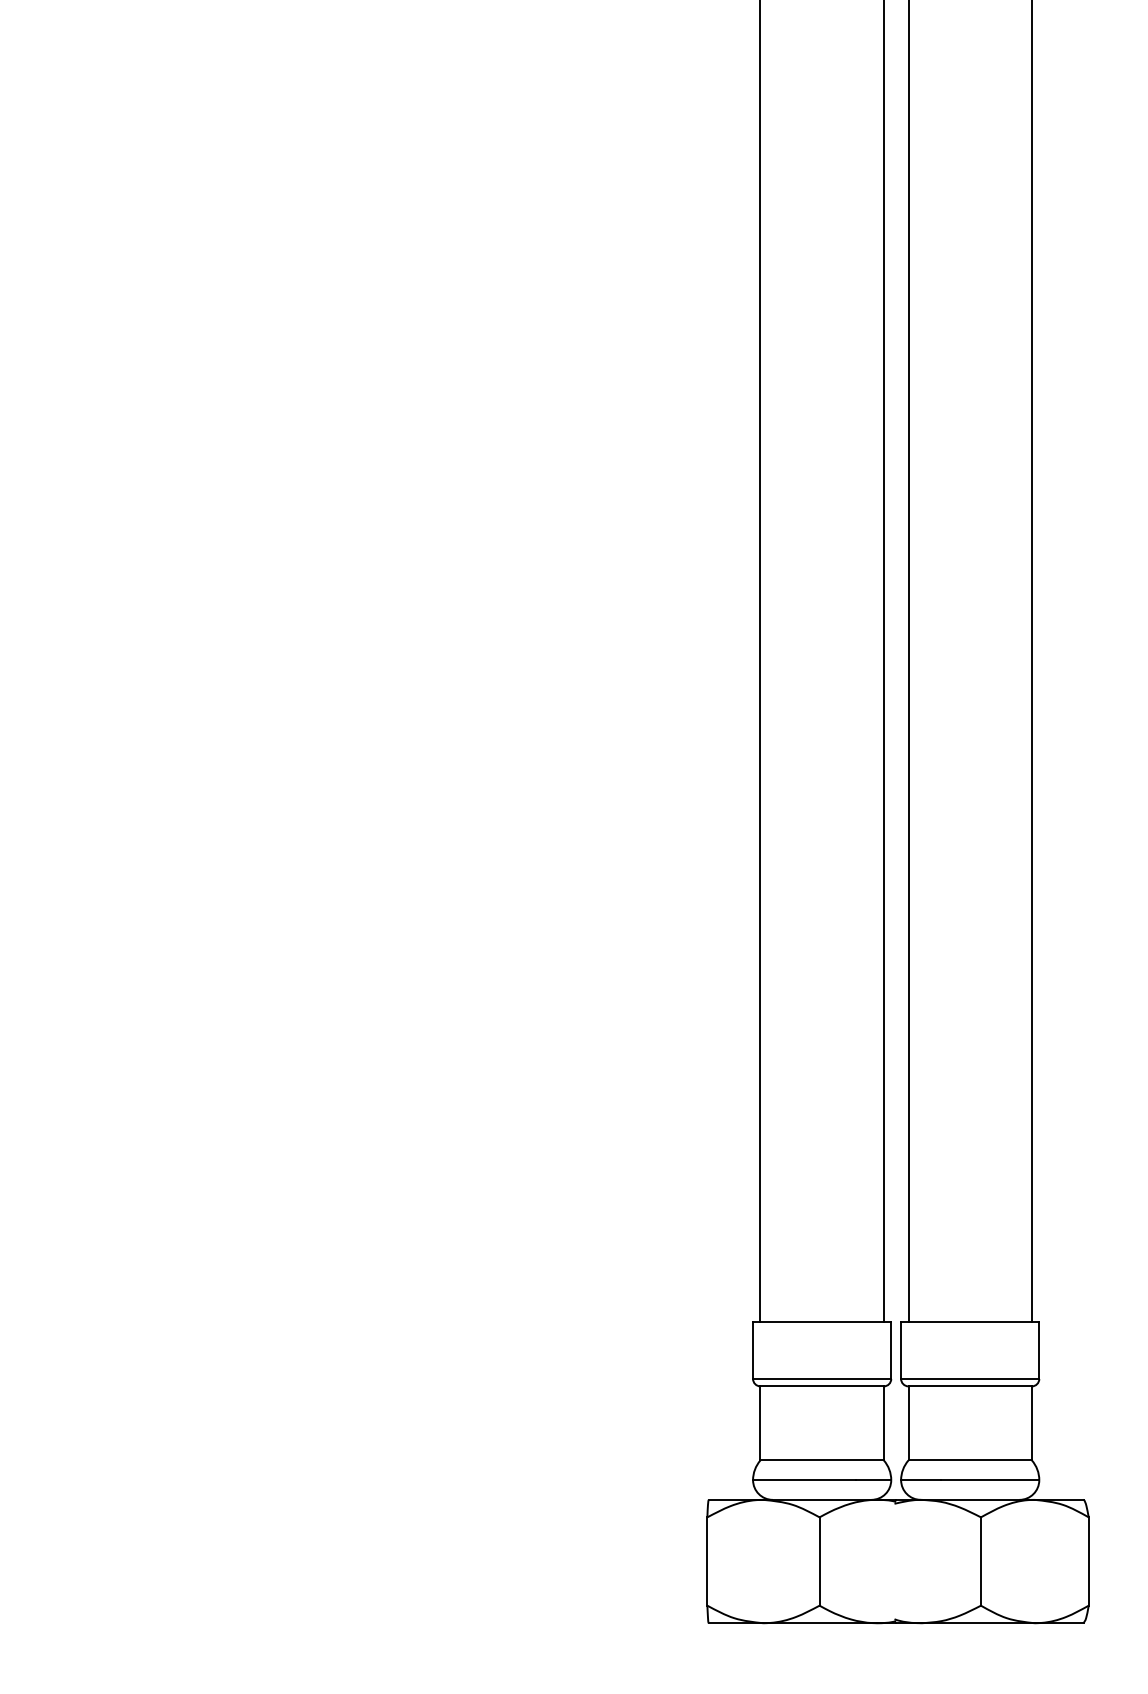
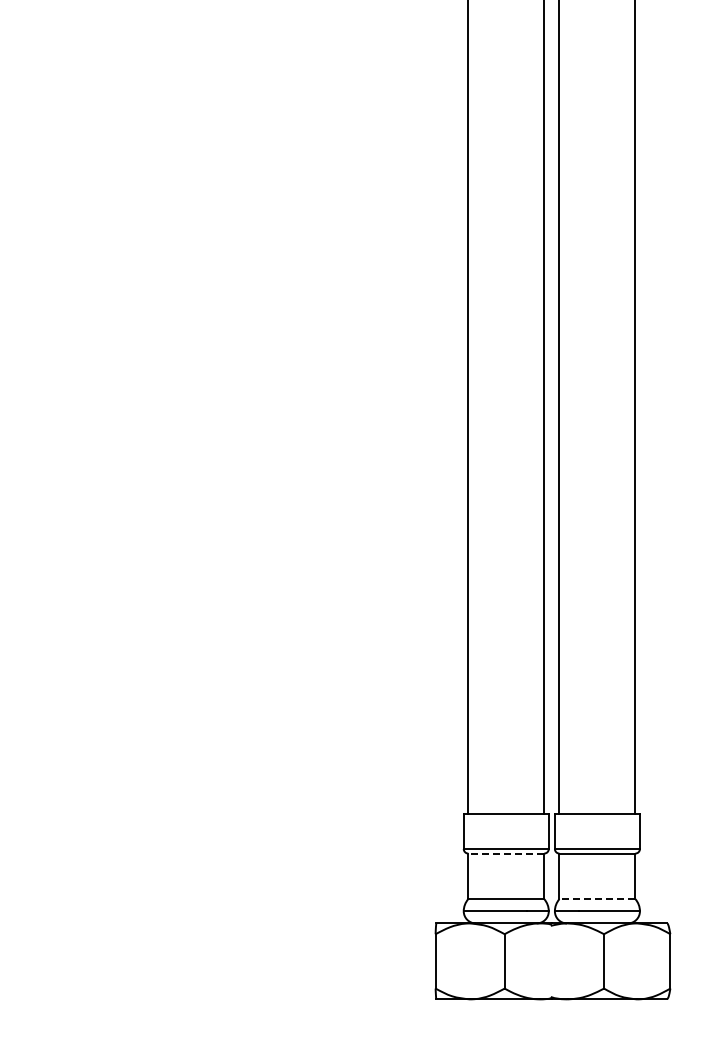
line: (822, 1386) -> (506, 853), solid -> dashed
line: (970, 1460) -> (597, 899), solid -> dashed

